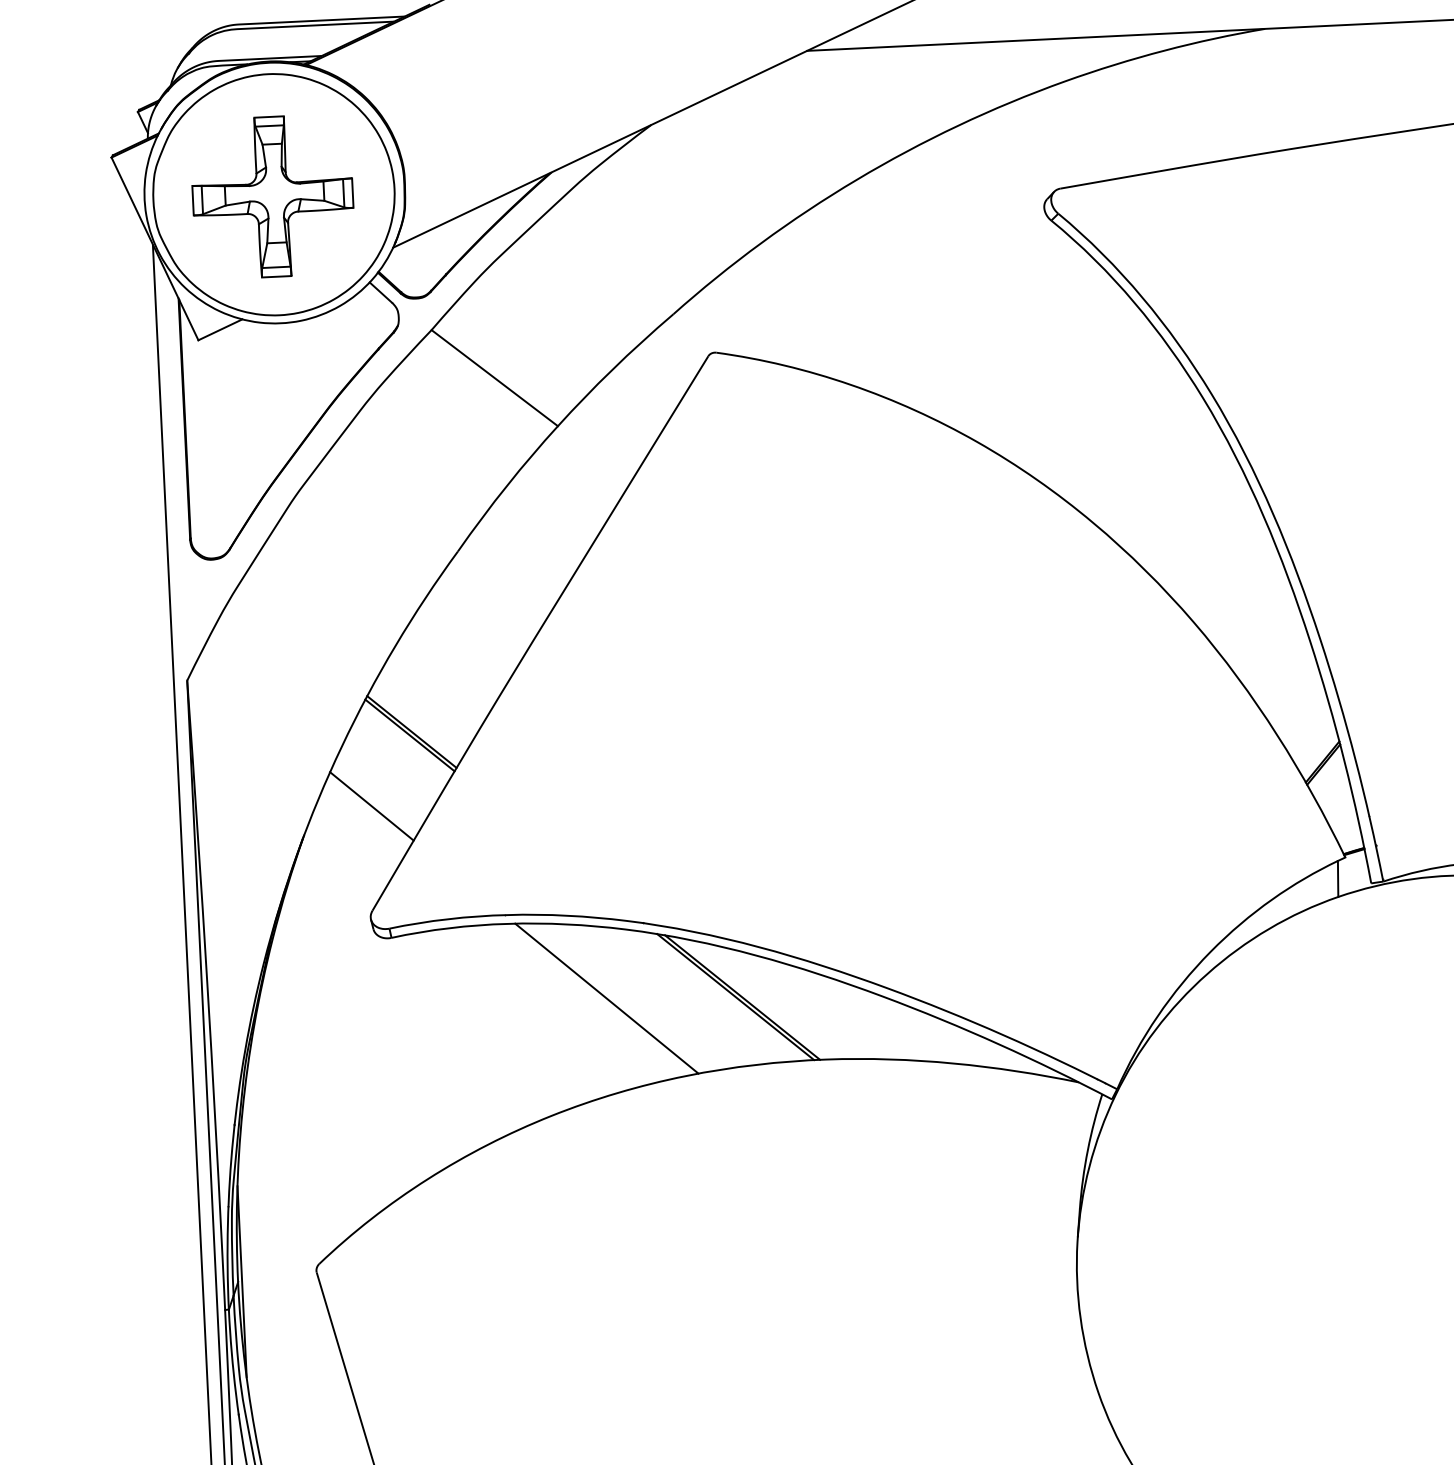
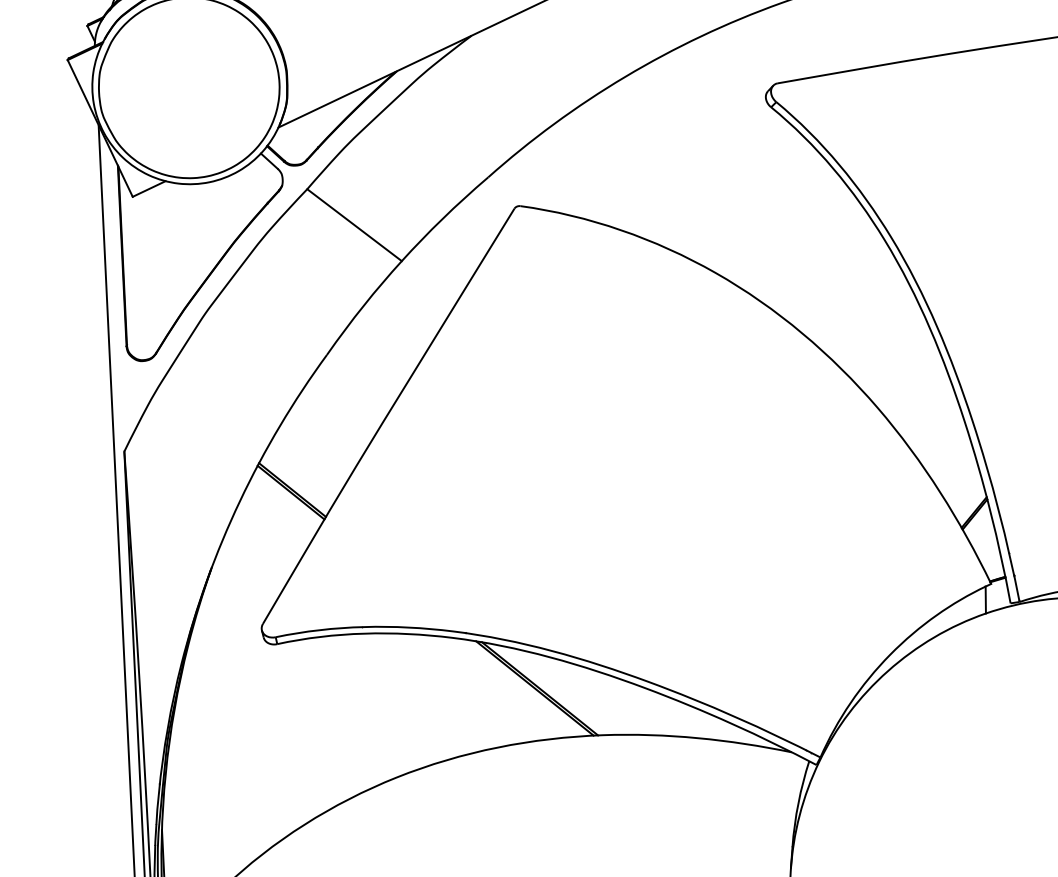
part: (272, 196) -> (188, 89), removed
line: (371, 806) -> (262, 545), removed
line: (606, 998) -> (438, 689), removed

